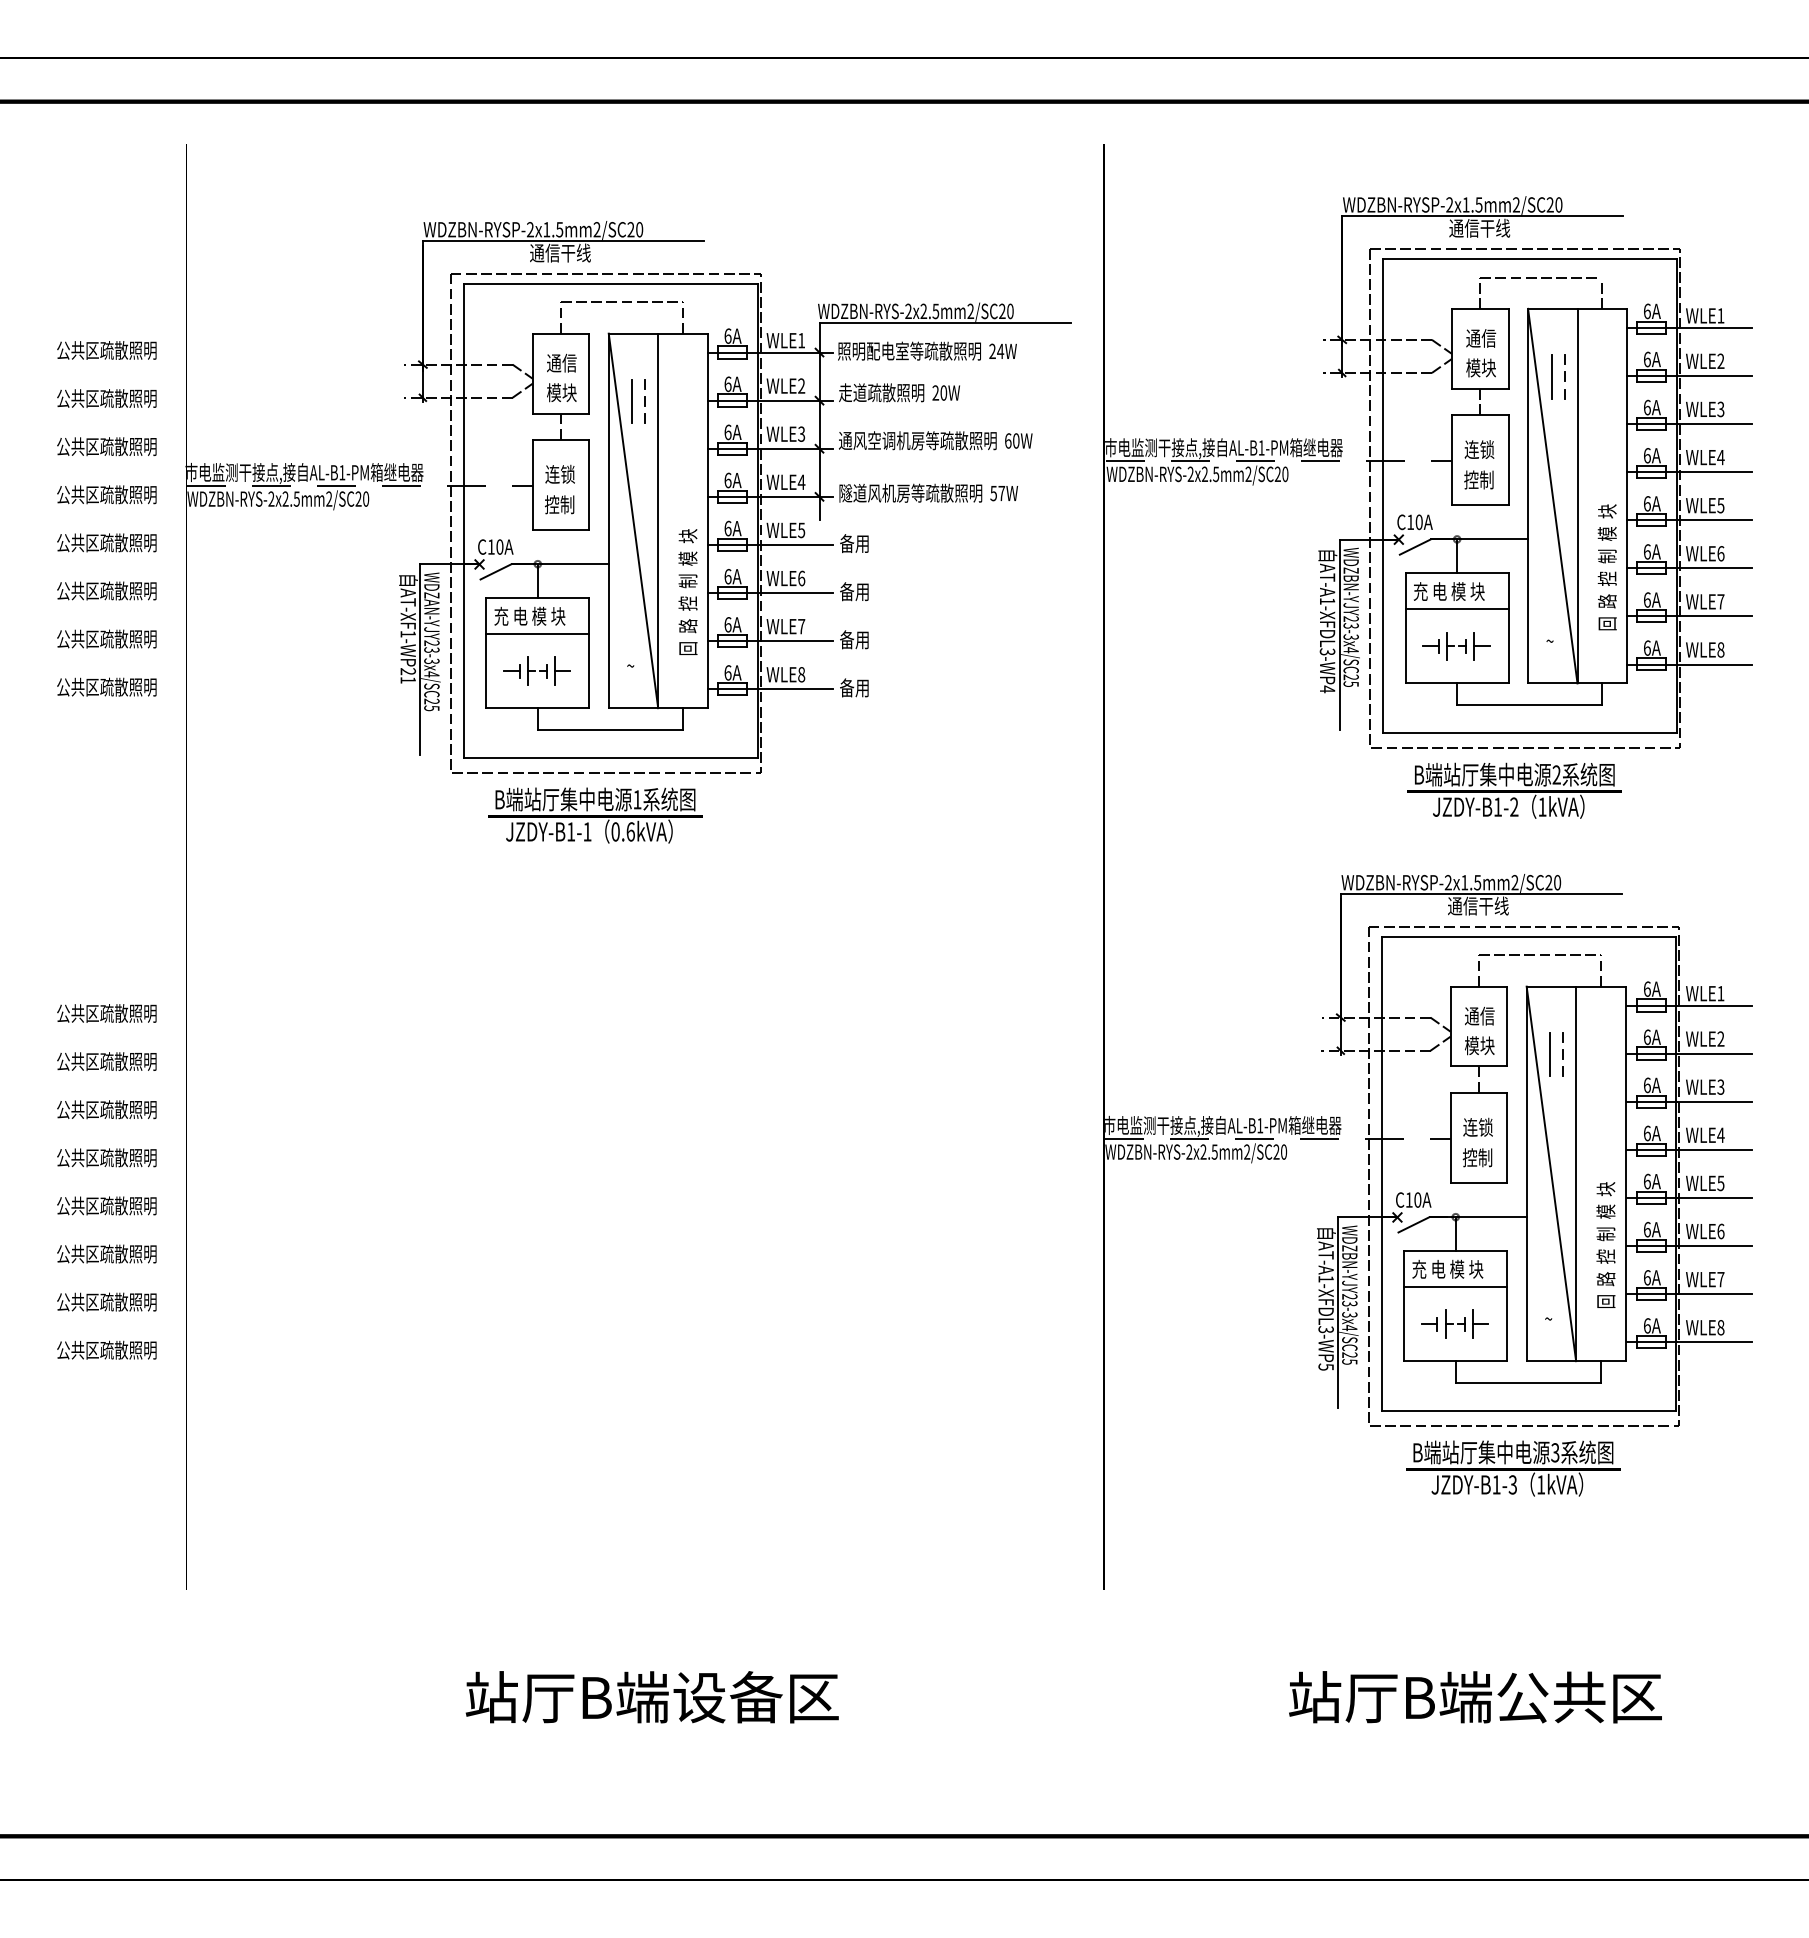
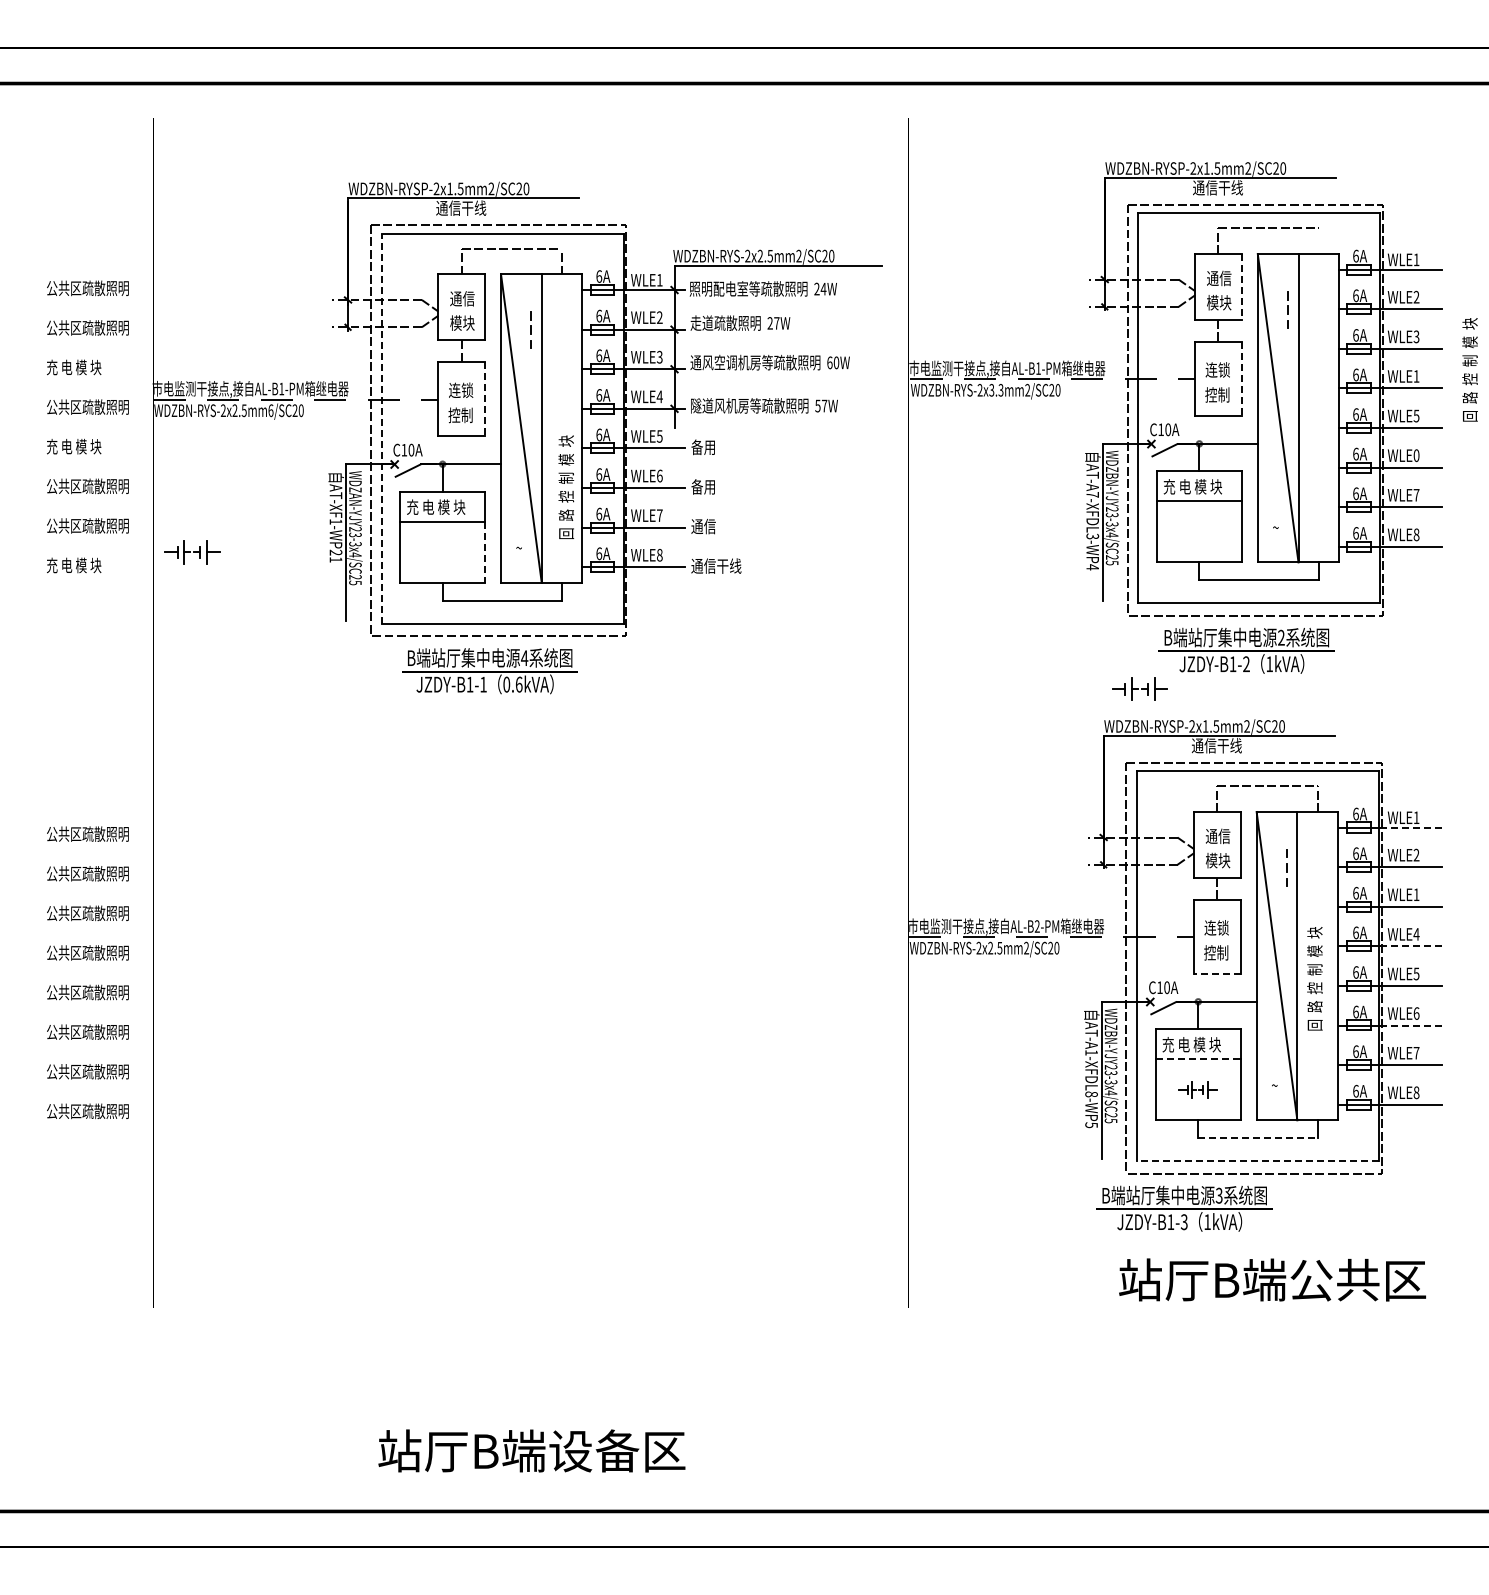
line: (1601, 293) -> (1318, 241), removed
line: (1508, 348) -> (1241, 286), solid -> dashed
line: (1551, 376) -> (1277, 309), removed
text: (943, 393) -> (776, 323), 20W -> 27W
line: (632, 401) -> (520, 330), removed
text: (106, 446) -> (87, 367), 公共区疏散照明 -> 充 电 模 块
text: (1720, 457) -> (1416, 376), WLE4 -> WLE1
line: (1508, 461) -> (1241, 379), solid -> dashed
text: (1210, 474) -> (996, 390), WDZBN-RYS-2x2.5mm2/SC20 -> WDZBN-RYS-2x3.3mm2/SC20
line: (588, 485) -> (484, 399), solid -> dashed
text: (328, 498) -> (270, 410), WDZBN-RYS-2x2.5mm2/SC20 -> WDZBN-RYS-2x2.5mm6/SC20
line: (463, 520) -> (381, 428), solid -> dashed
text: (106, 542) -> (87, 446), 公共区疏散照明 -> 充 电 模 块
text: (1720, 553) -> (1416, 455), WLE6 -> WLE0
text: (1606, 566) -> (1469, 369), moved
text: (1327, 600) -> (1092, 494), AT-A1-XFDL3-WP4 -> AT-A7-XFDL3-WP4
text: (854, 639) -> (703, 526), 备用 -> 通信
part: (1456, 645) -> (1139, 688), moved
part: (537, 671) -> (192, 552), moved
line: (588, 671) -> (484, 552), solid -> dashed
text: (106, 687) -> (87, 565), 公共区疏散照明 -> 充 电 模 块
text: (870, 687) -> (716, 565), 备用 -> 通信干线
text: (637, 798) -> (524, 657), 1 -> 4
line: (1714, 1005) -> (1411, 827), solid -> dashed
line: (1549, 1054) -> (1275, 867), removed
text: (1720, 1086) -> (1416, 894), WLE3 -> WLE1
text: (1259, 1125) -> (1036, 926), AL-B1-PM -> AL-B2-PM
line: (1714, 1150) -> (1411, 946), solid -> dashed
line: (1477, 1182) -> (1216, 973), solid -> dashed
text: (1605, 1244) -> (1314, 978), moved
line: (1714, 1245) -> (1411, 1025), solid -> dashed
line: (1456, 1287) -> (1198, 1059), solid -> dashed
part: (1454, 1323) -> (1197, 1089), size x0.7
text: (1326, 1329) -> (1091, 1094), AT-A1-XFDL3-WP5 -> AT-A1-XFDL8-WP5
line: (1528, 1383) -> (1258, 1138), solid -> dashed
line: (1527, 1411) -> (1257, 1161), solid -> dashed
text: (1513, 1468) -> (1184, 1208), moved
text: (651, 1696) -> (531, 1450), moved
text: (1475, 1696) -> (1272, 1279), moved

